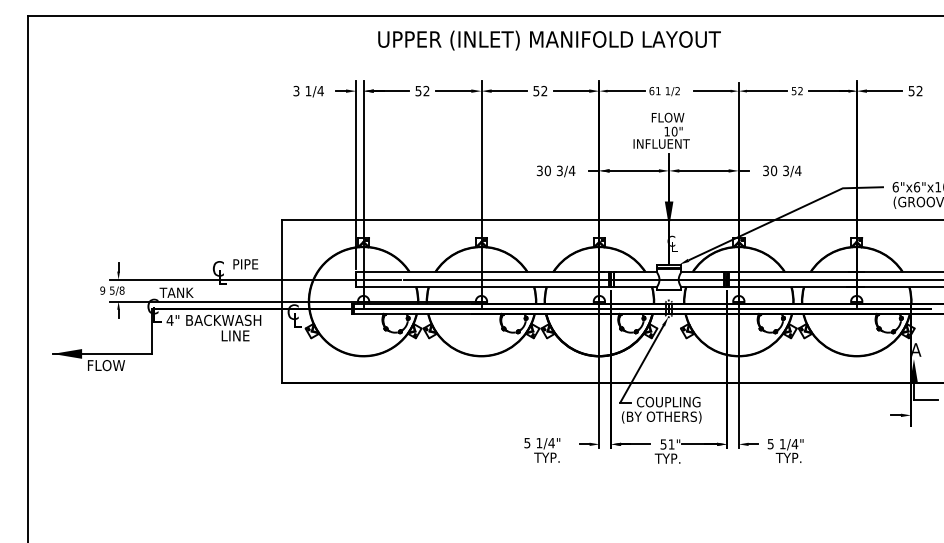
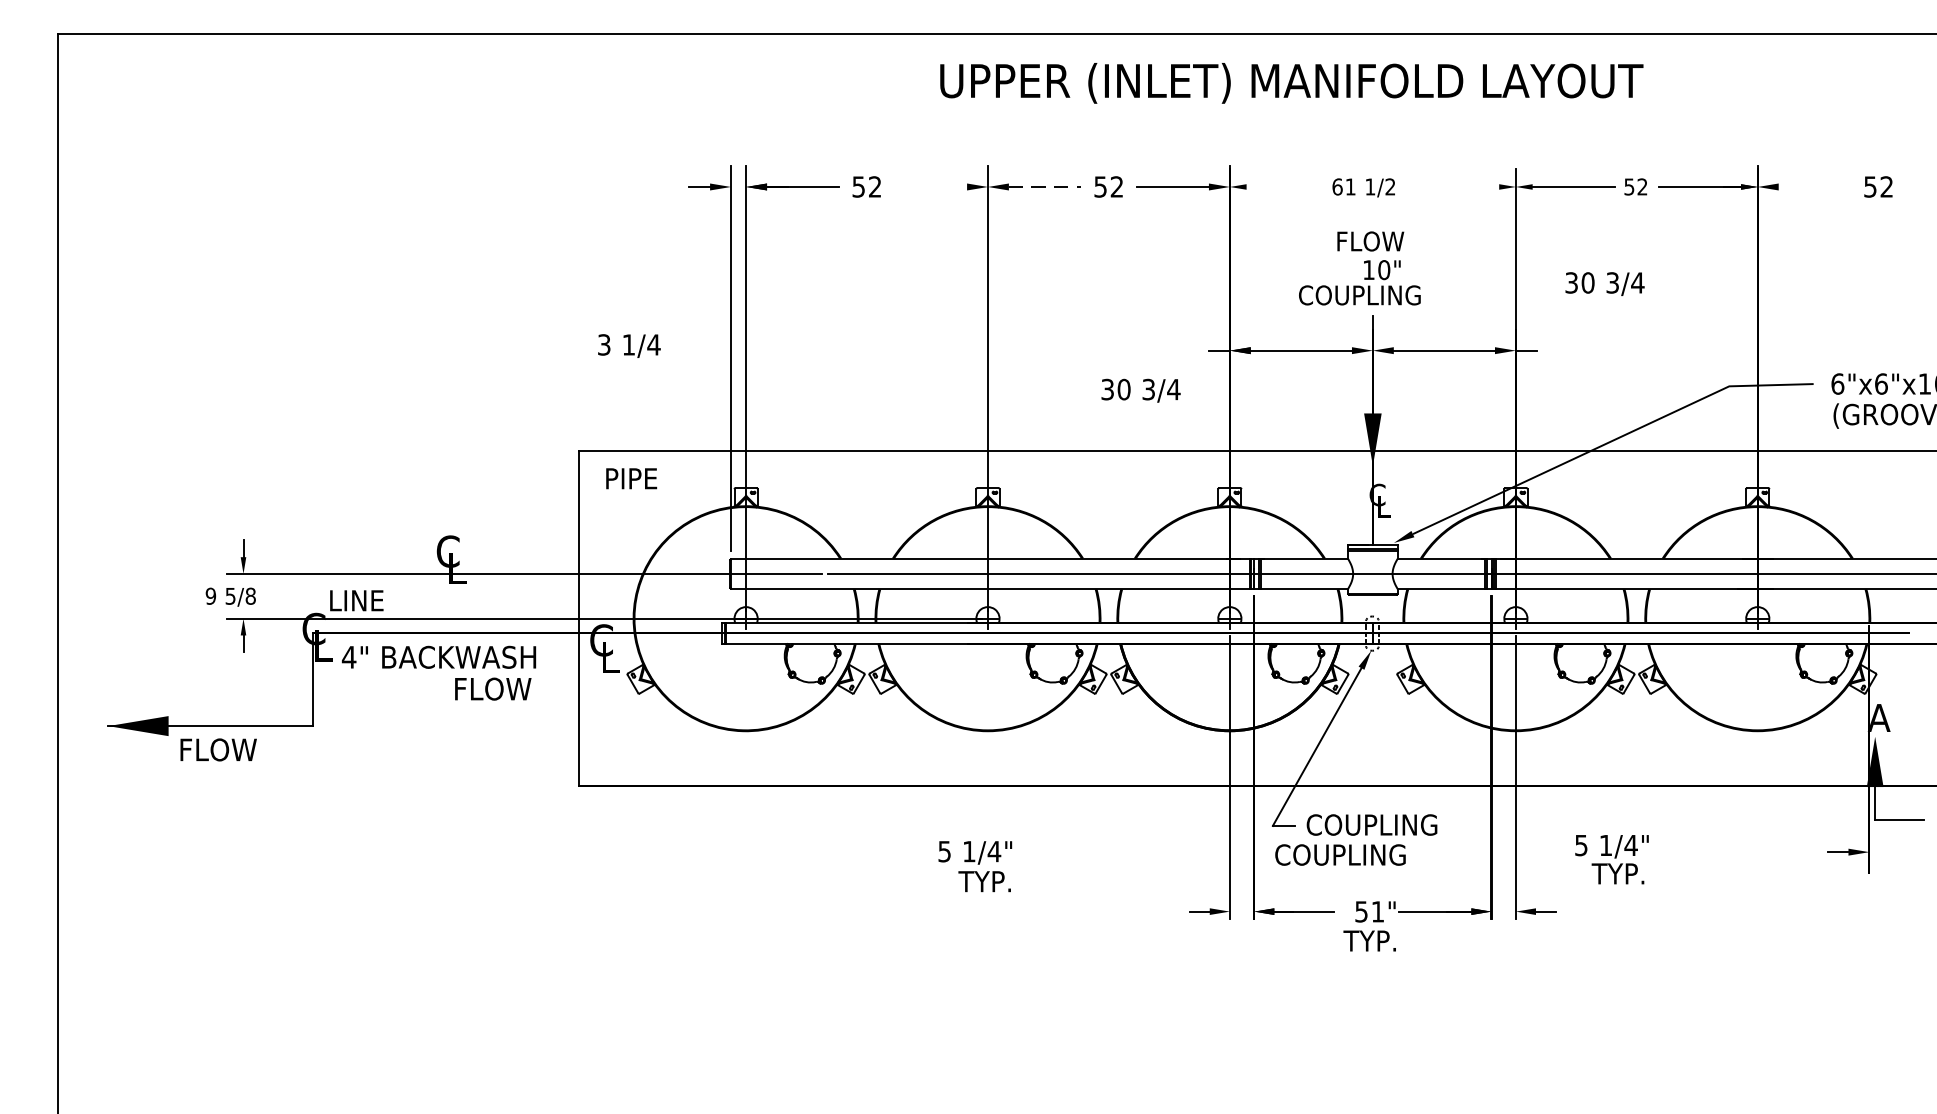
text: (549, 40) -> (1291, 83), moved
text: (308, 91) -> (628, 345), moved
line: (453, 91) -> (930, 187), removed
line: (509, 91) -> (1045, 187), solid -> dashed
line: (625, 91) -> (1283, 187), removed
line: (711, 91) -> (1459, 187), removed
line: (884, 91) -> (1814, 187), removed
text: (662, 143) -> (1359, 294), INFLUENT -> COUPLING
text: (556, 171) -> (1141, 390), moved
text: (782, 171) -> (1605, 284), moved
text: (245, 264) -> (631, 479), moved
text: (176, 292) -> (362, 600), TANK -> LINE
text: (240, 335) -> (493, 688), LINE -> FLOW
text: (661, 417) -> (1357, 856), (BY OTHERS) -> COUPLING
text: (542, 450) -> (975, 866), moved
text: (785, 450) -> (1611, 858), moved

